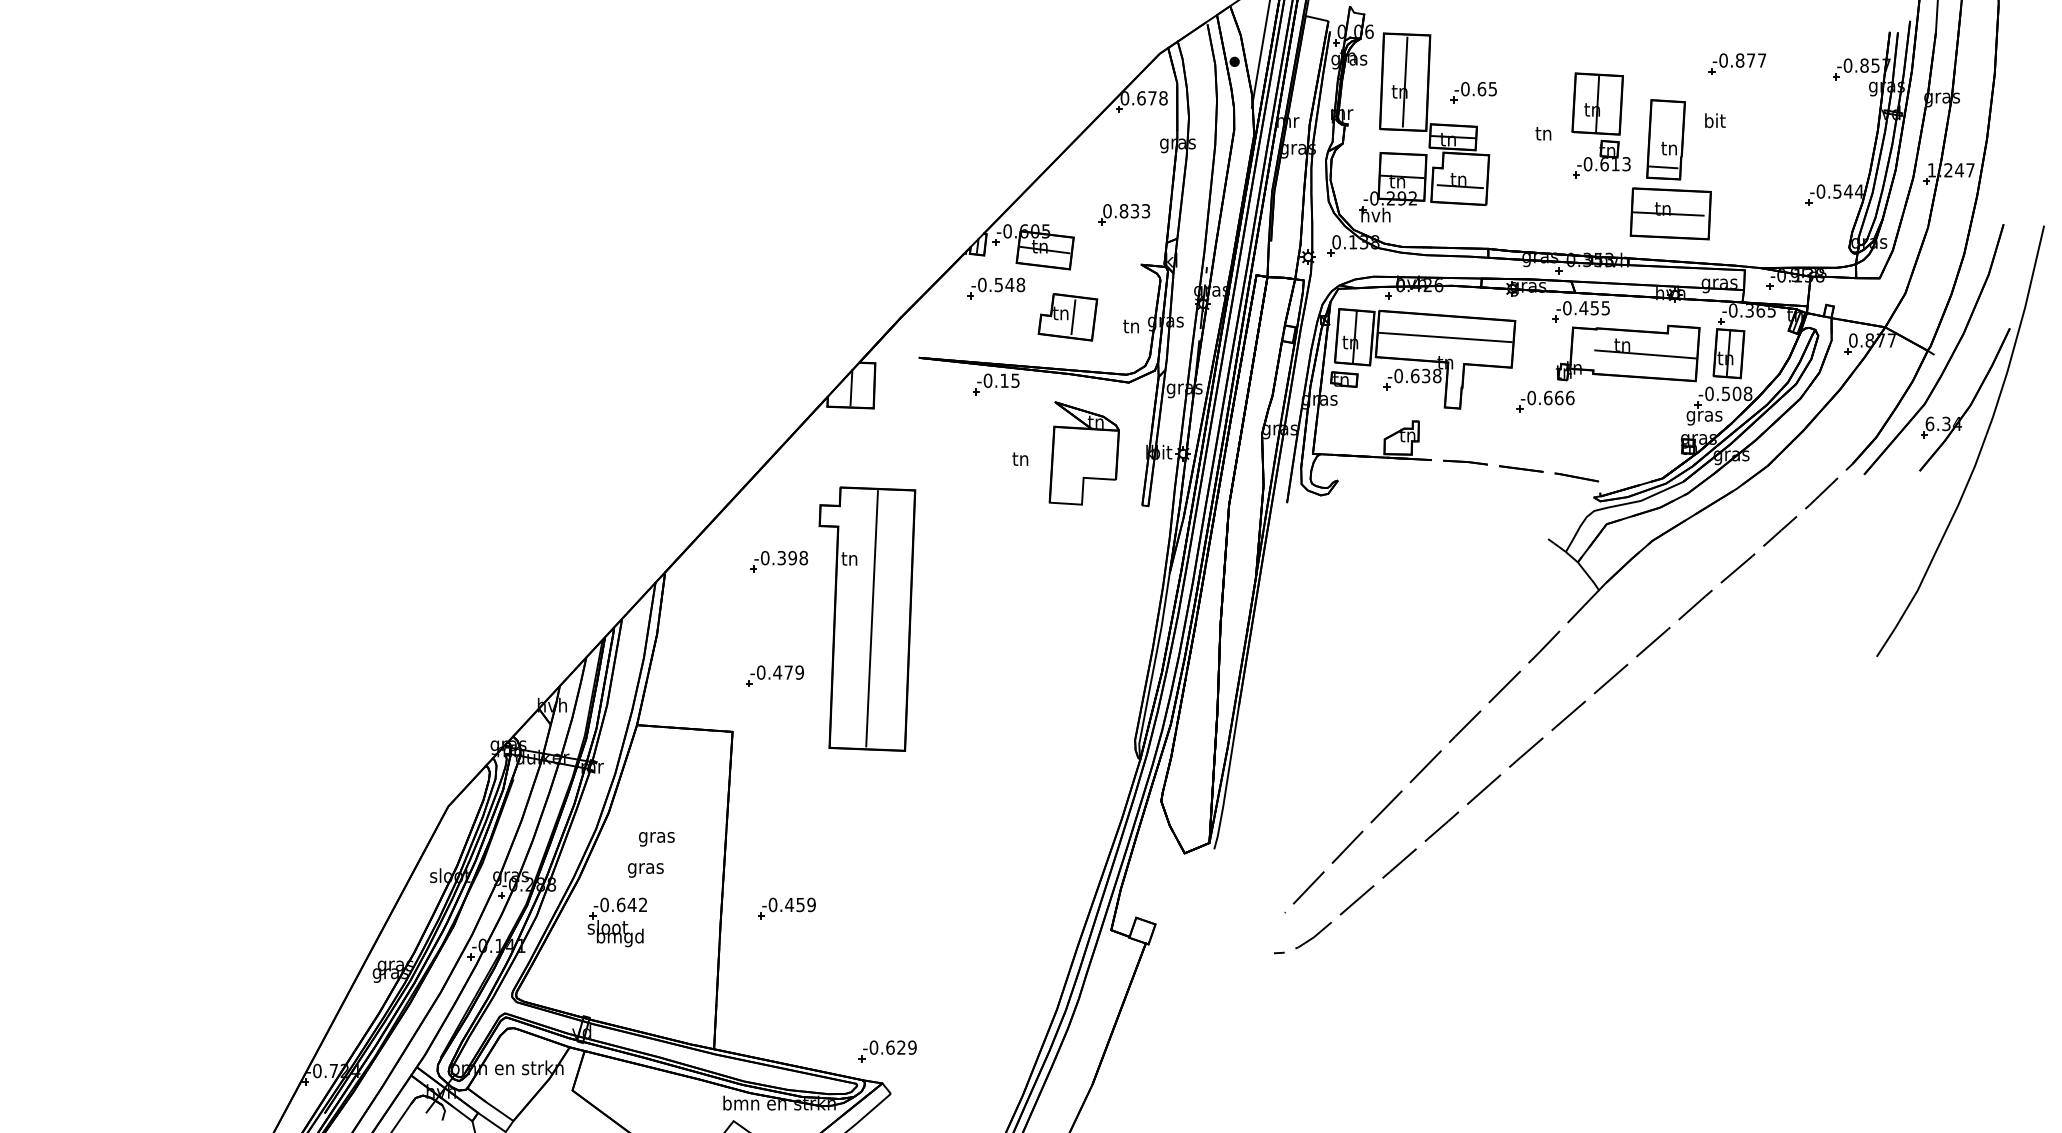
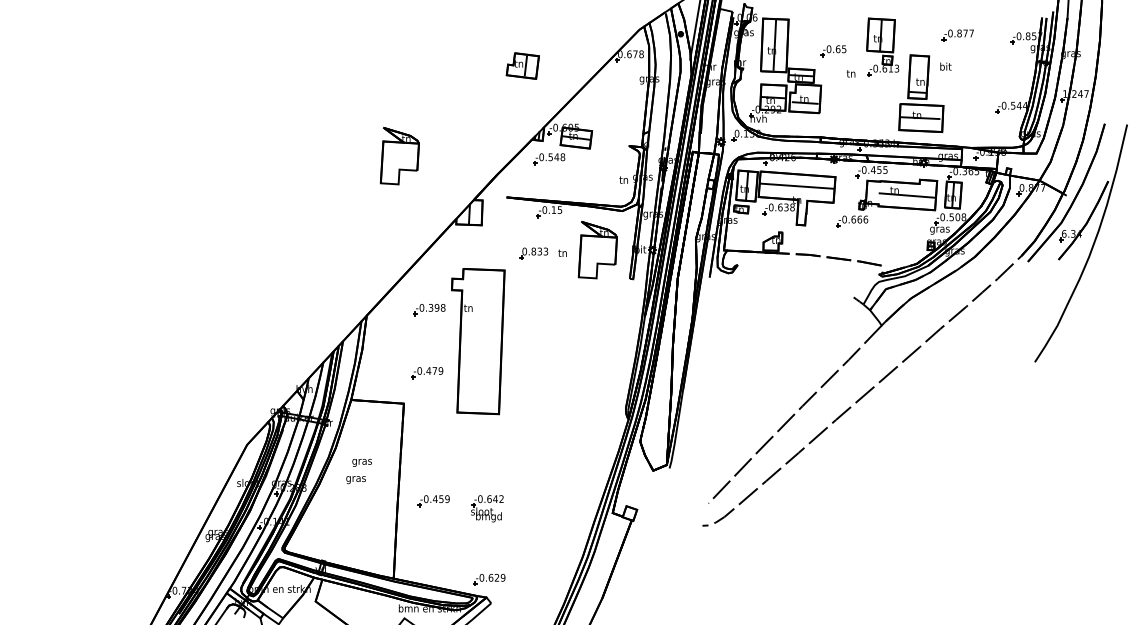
part: (1473, 93) -> (833, 51), moved
part: (1600, 124) -> (882, 46), moved
part: (1123, 214) -> (533, 253), moved
part: (724, 283) -> (399, 156), added
part: (1067, 316) -> (522, 65), moved
line: (871, 617) -> (480, 340), removed
part: (617, 921) -> (487, 508), moved

